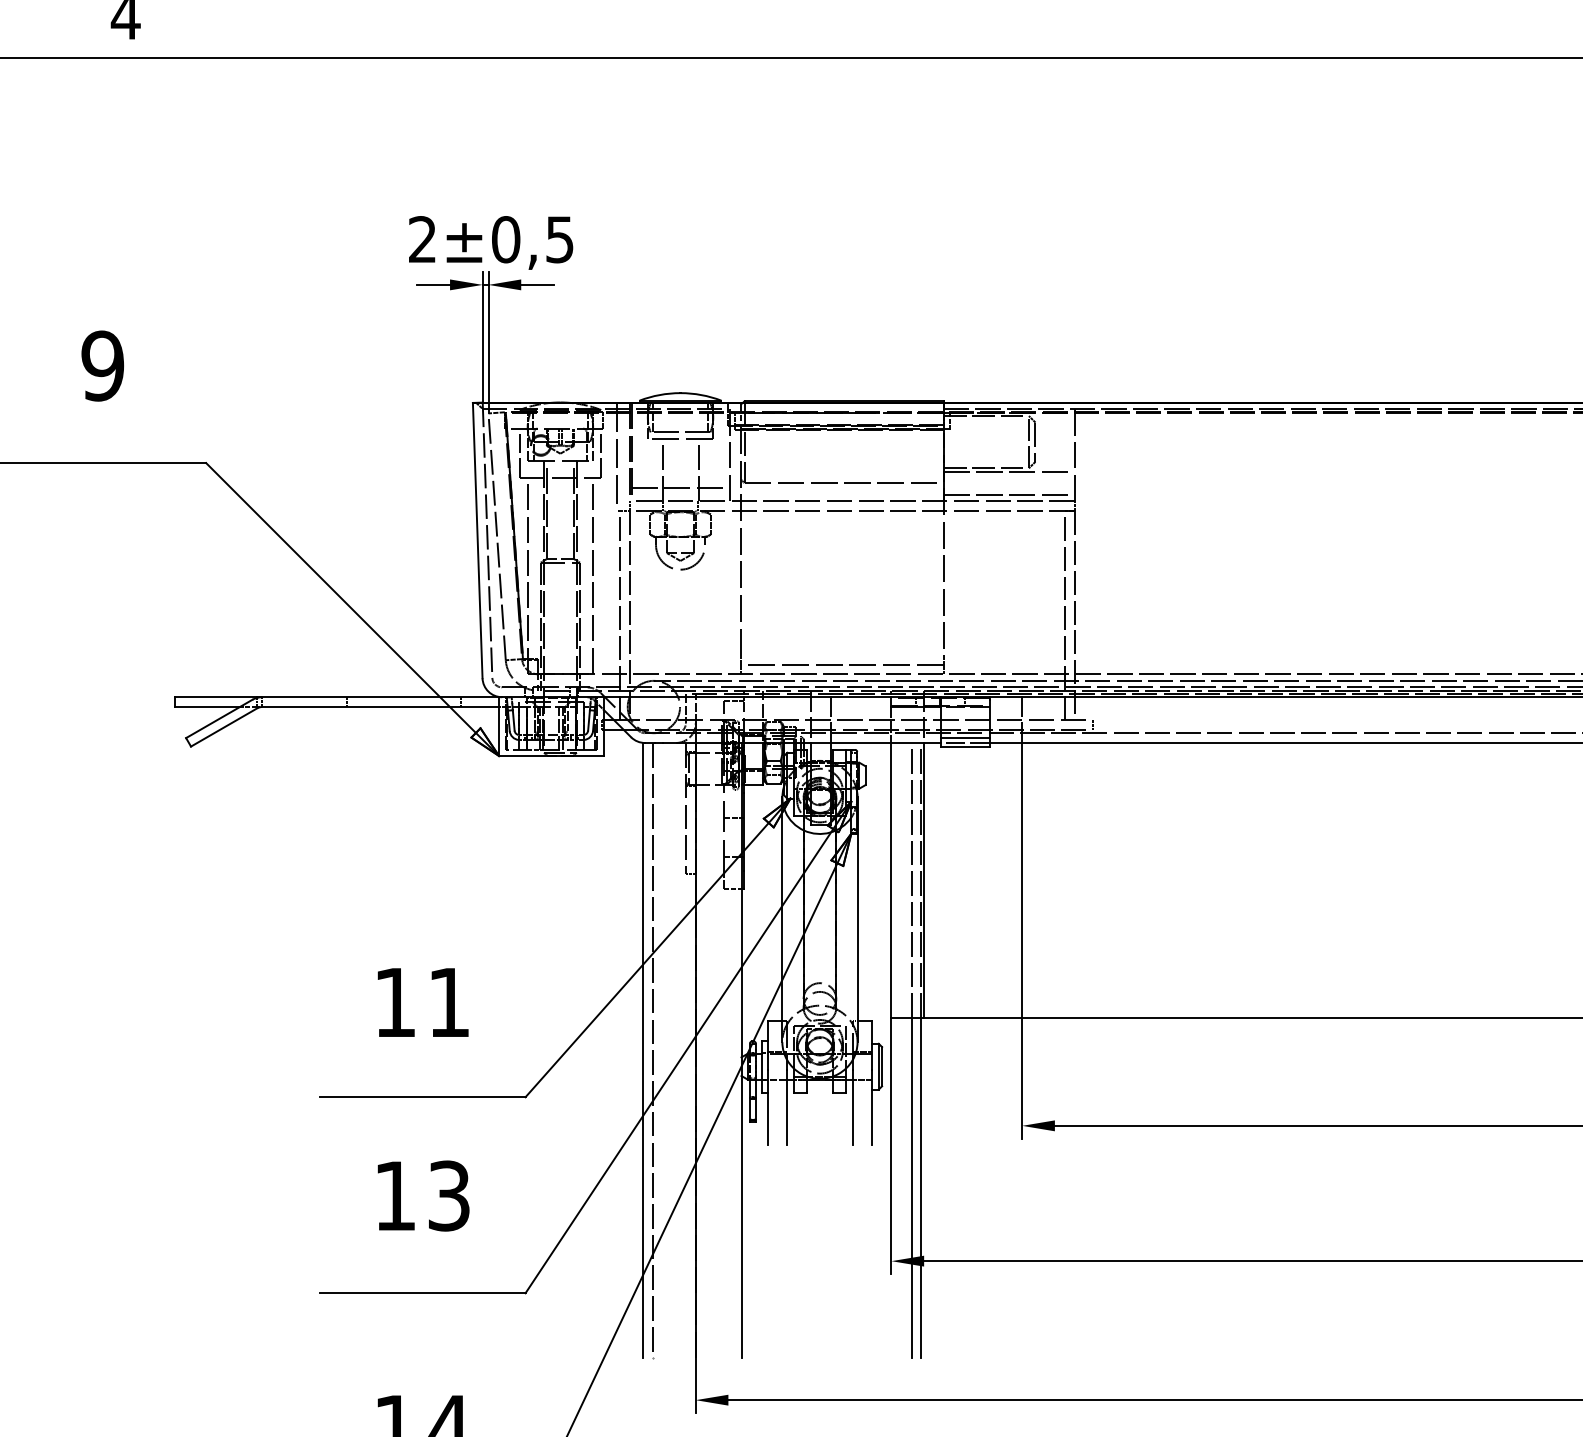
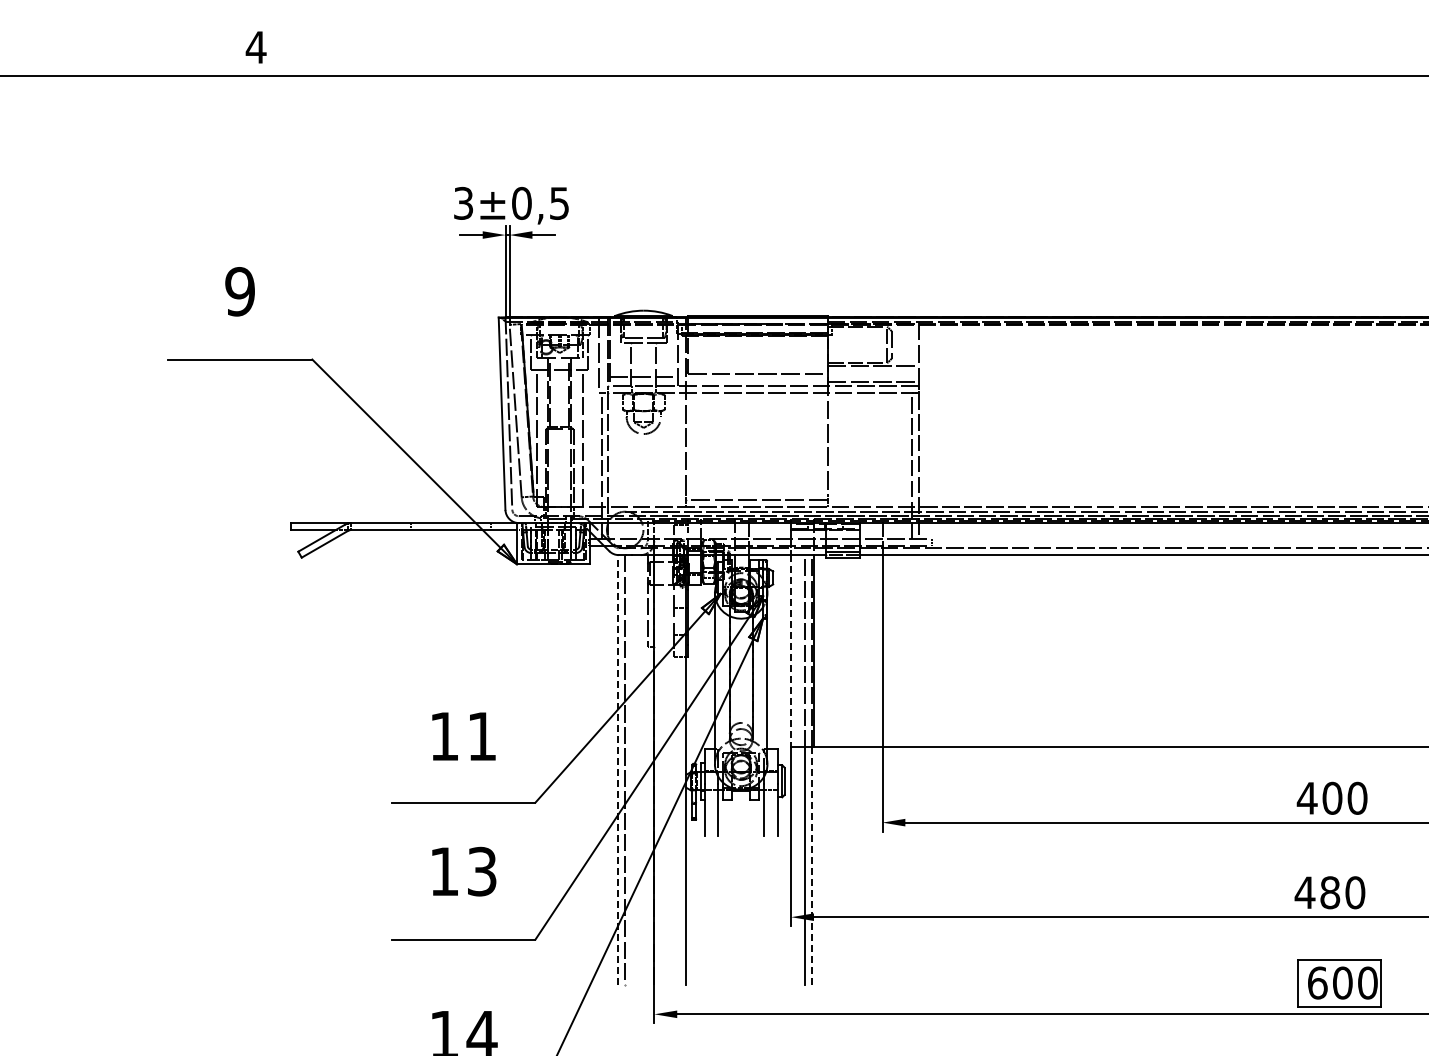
text: (422, 239) -> (463, 203), 2 -> 3
line: (891, 880) -> (791, 651), solid -> dashed
line: (642, 1049) -> (617, 769), solid -> dashed
line: (922, 1187) -> (812, 865), solid -> dashed

